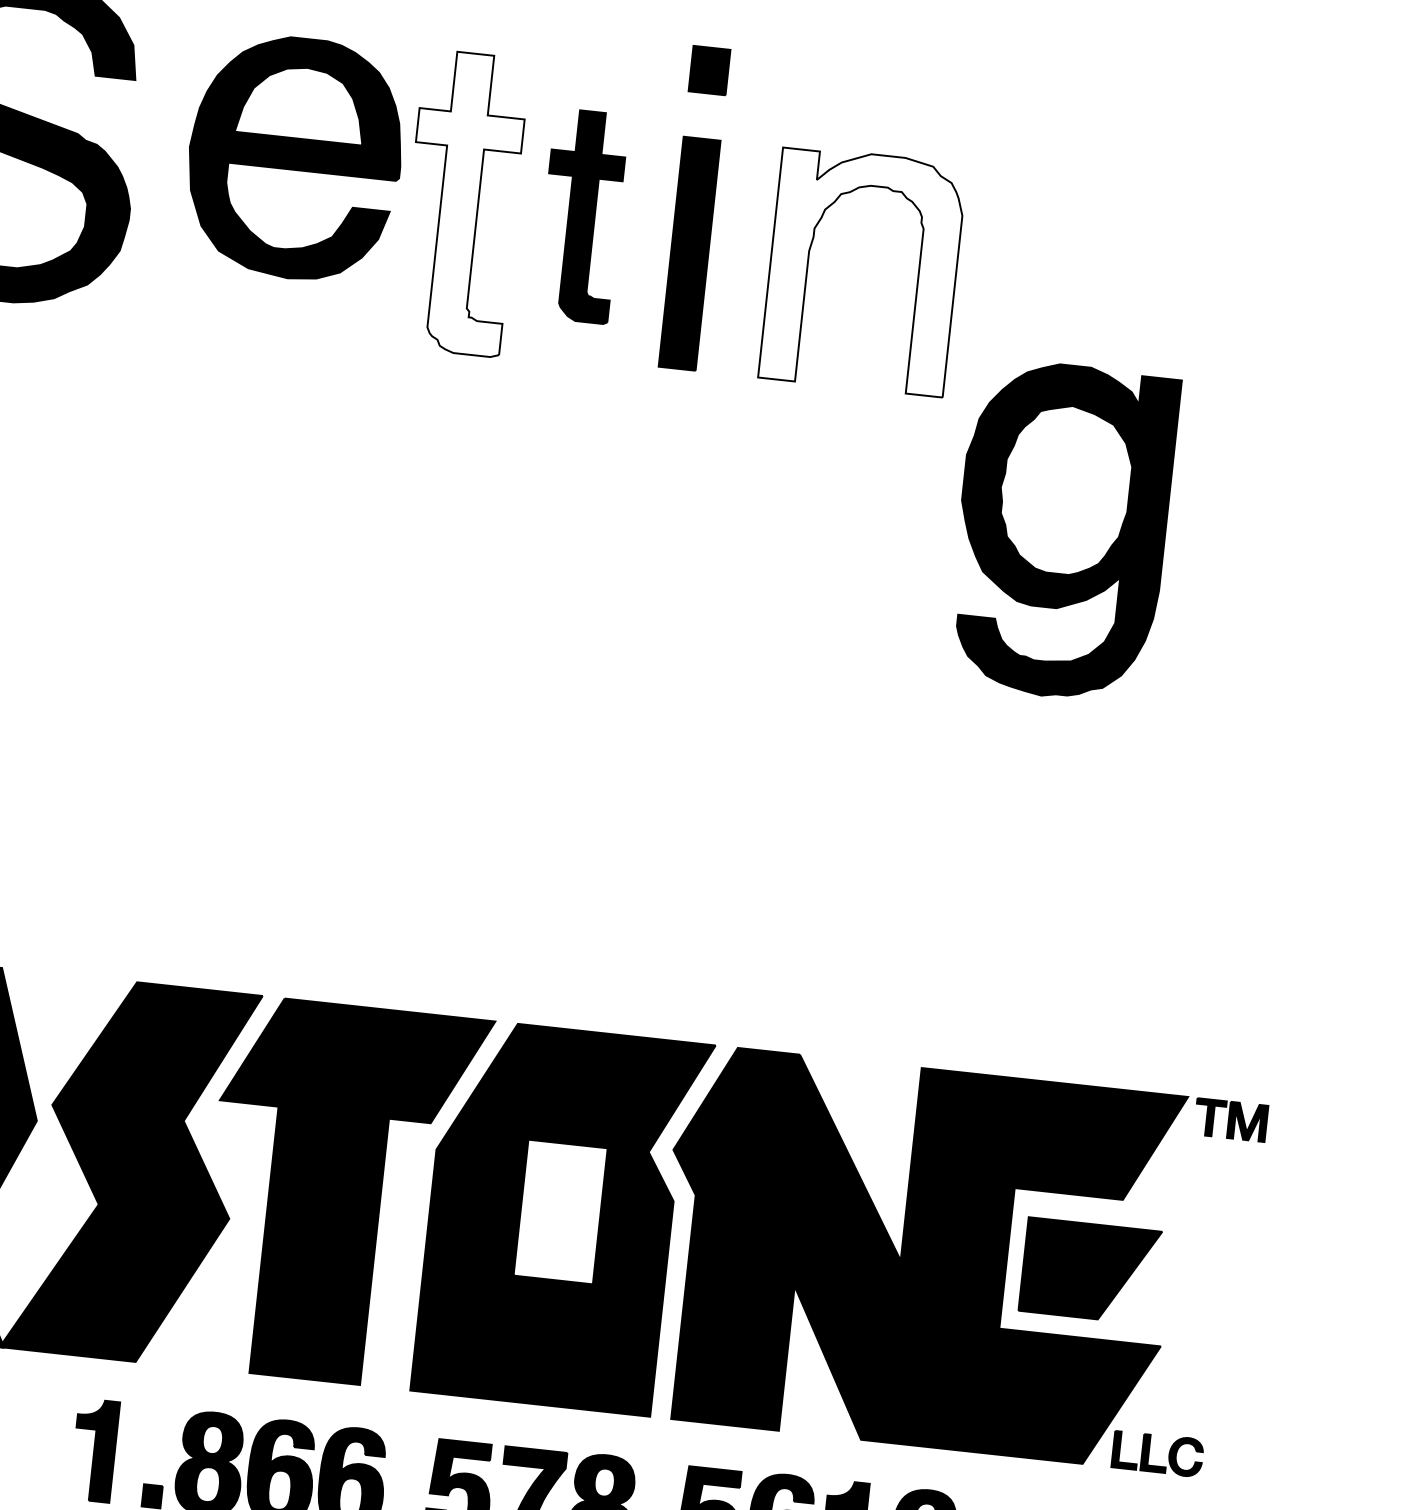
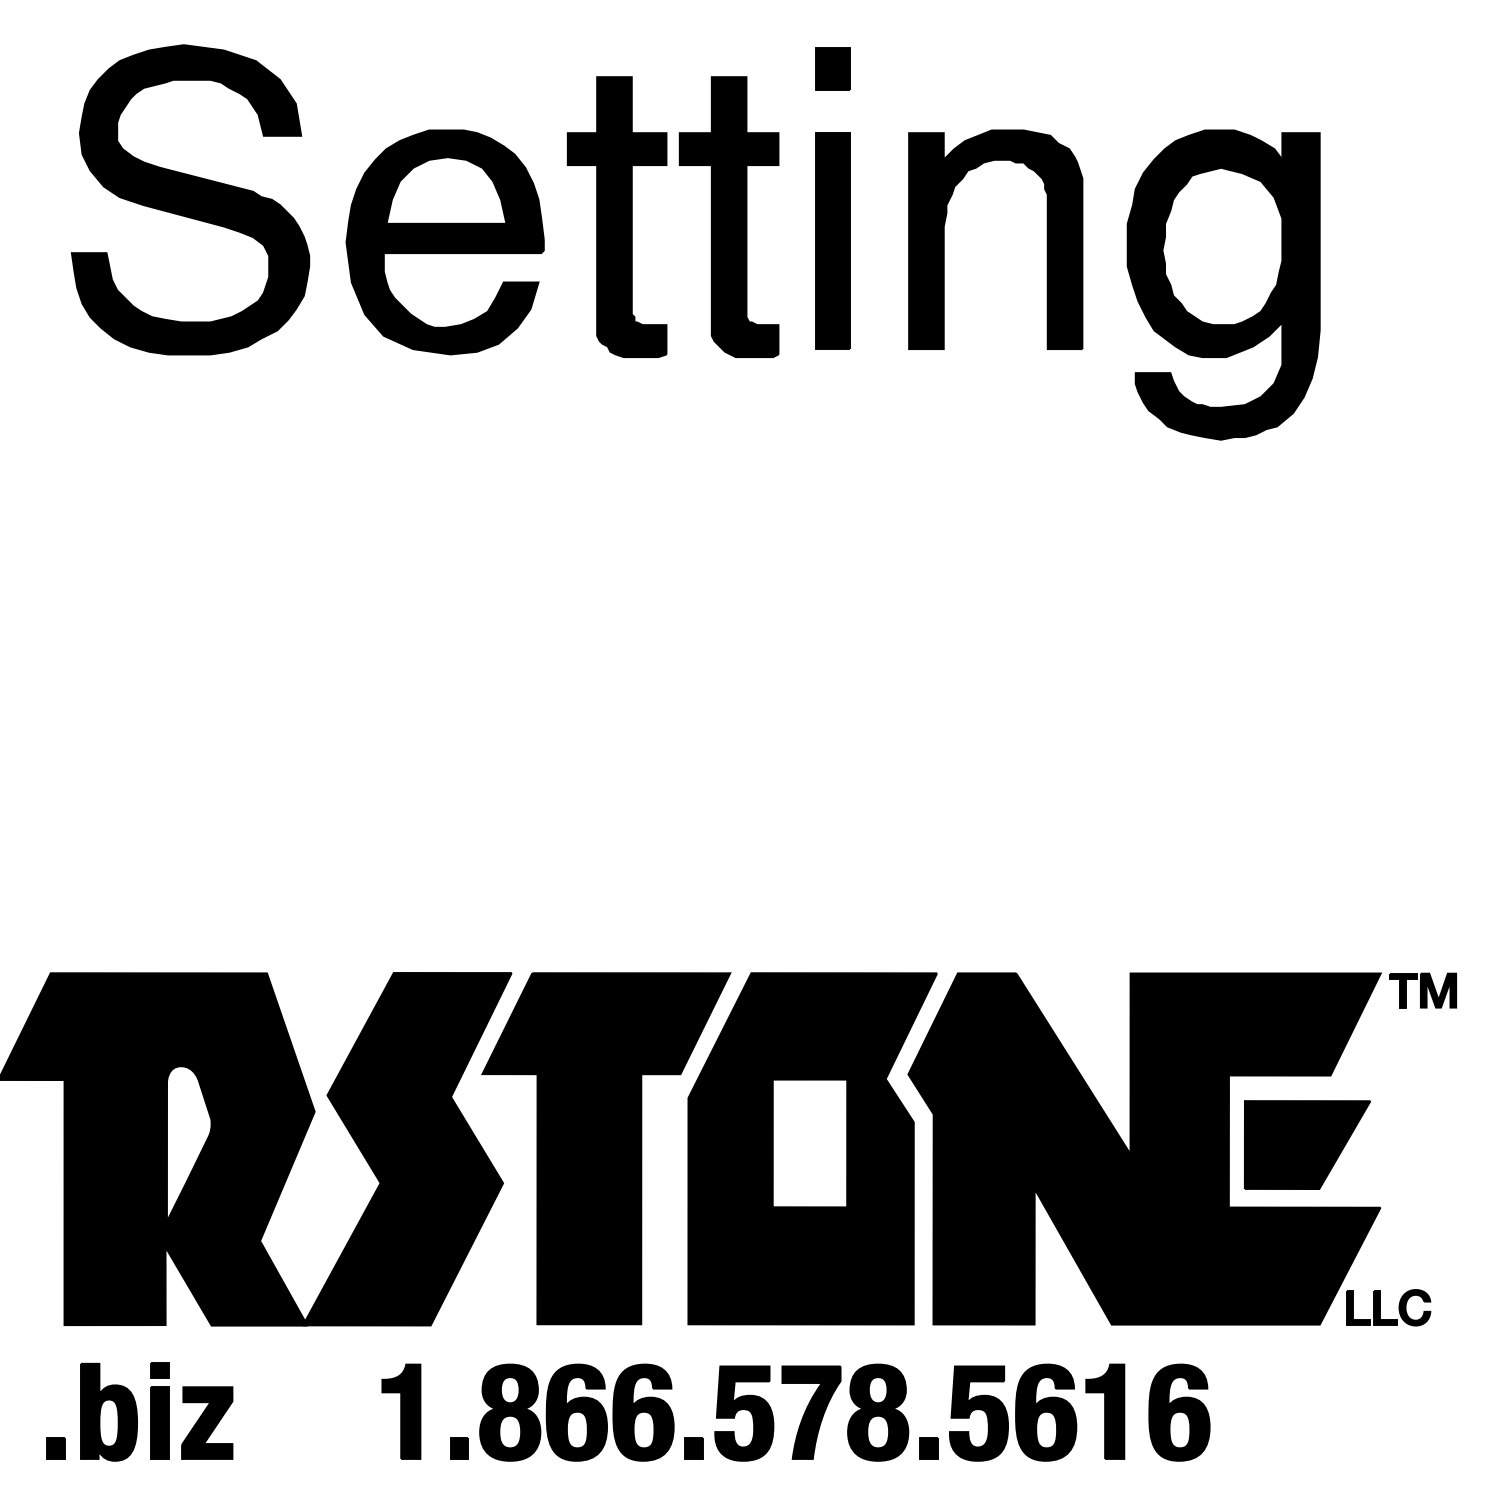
part: (294, 158) -> (444, 242), moved
fill: (461, 203) -> (616, 217), added
part: (581, 215) -> (728, 216), size x1.43
fill: (862, 270) -> (995, 239), added
part: (1061, 530) -> (1223, 284), moved

